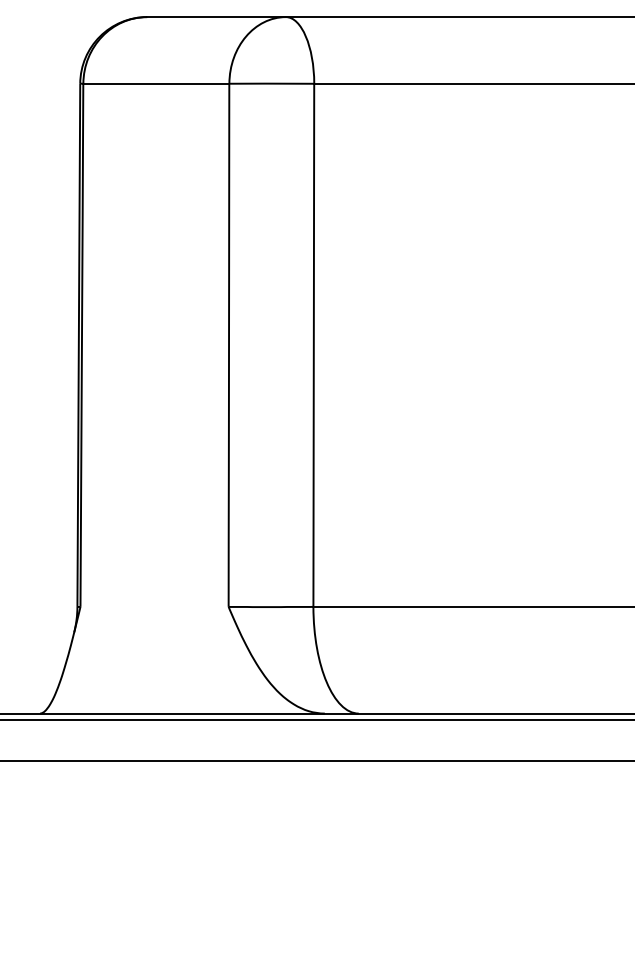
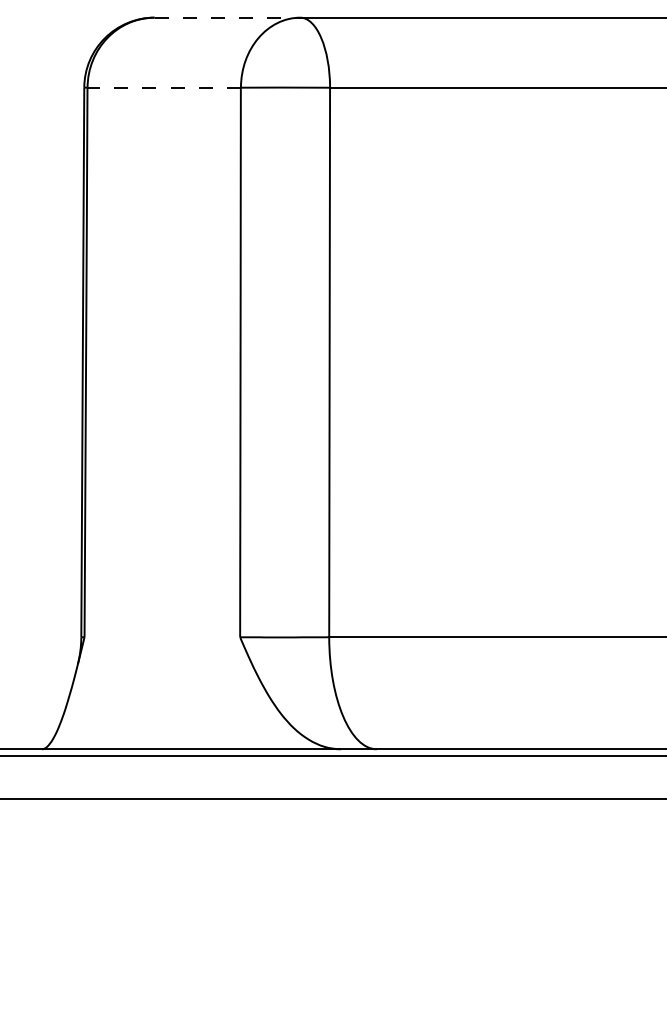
line: (216, 16) -> (227, 17), solid -> dashed
line: (156, 83) -> (164, 87), solid -> dashed

